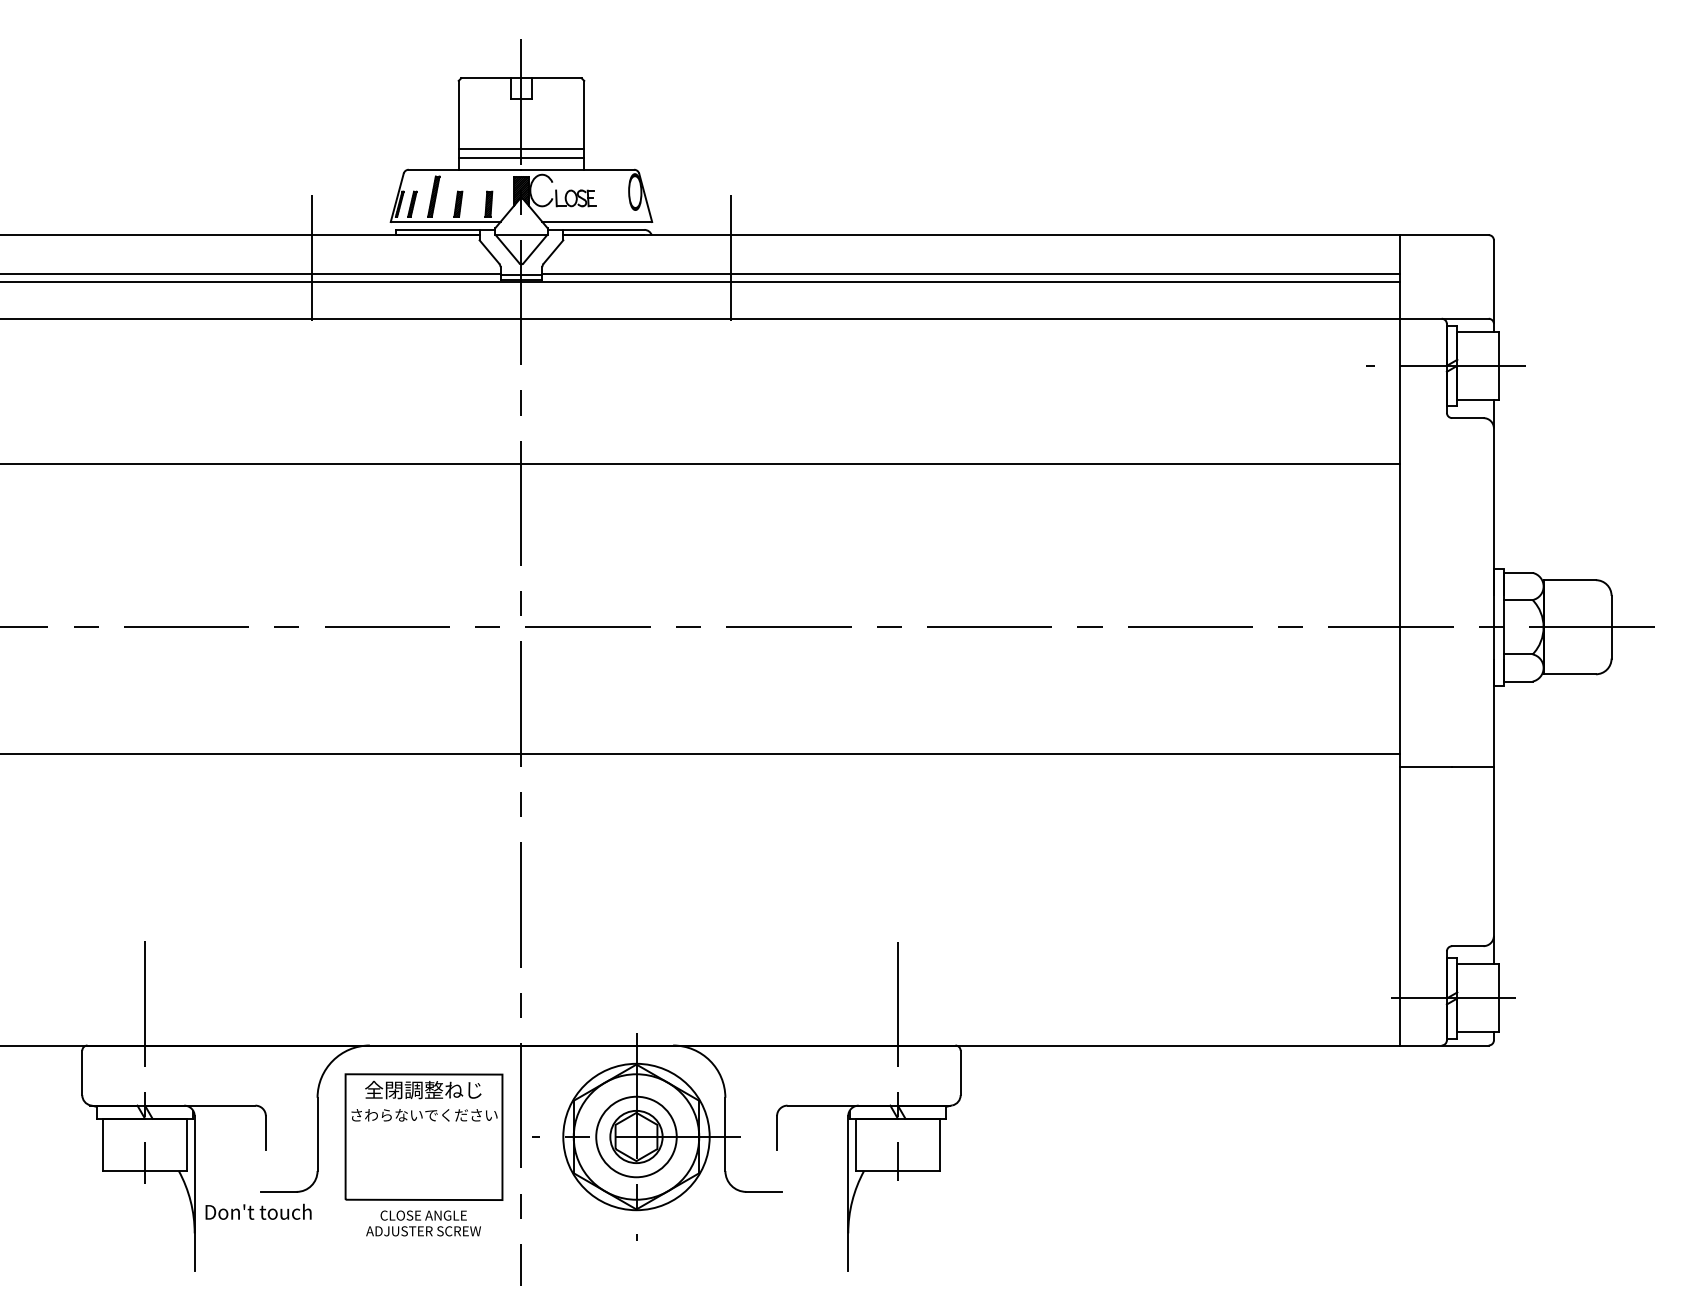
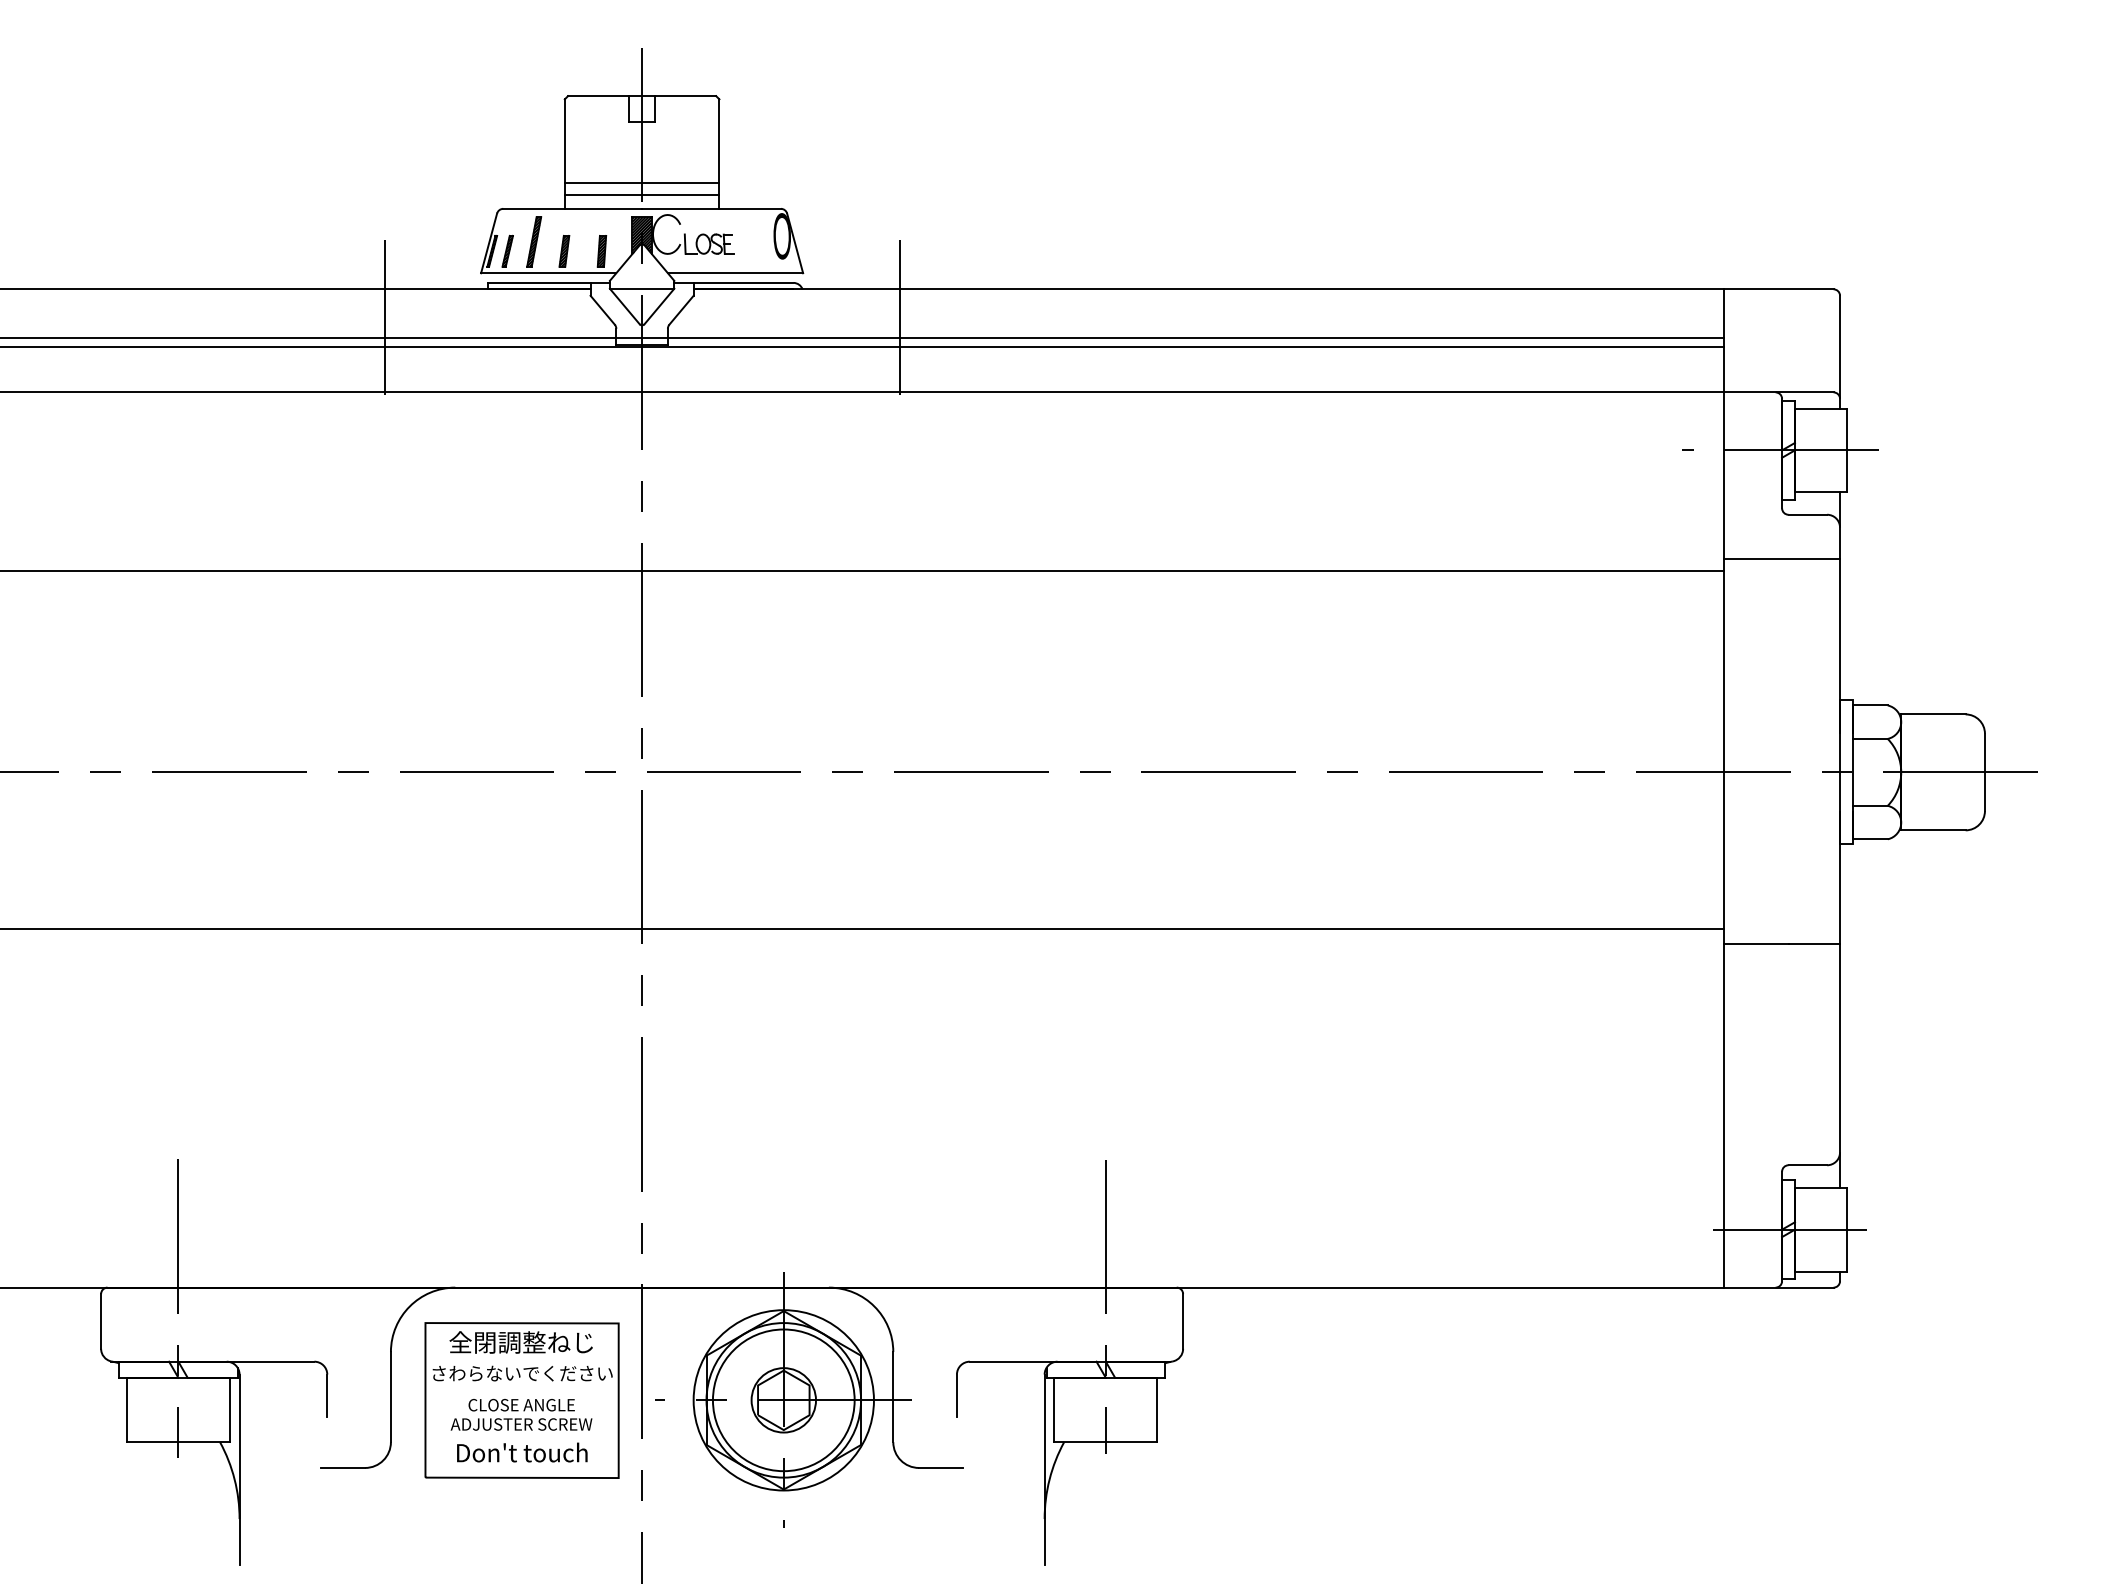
line: (1447, 454) -> (1782, 559), added
circle: (636, 1137) -> (783, 1400), size x1.43
text: (258, 1211) -> (522, 1452), moved
text: (423, 1223) -> (521, 1414), moved

